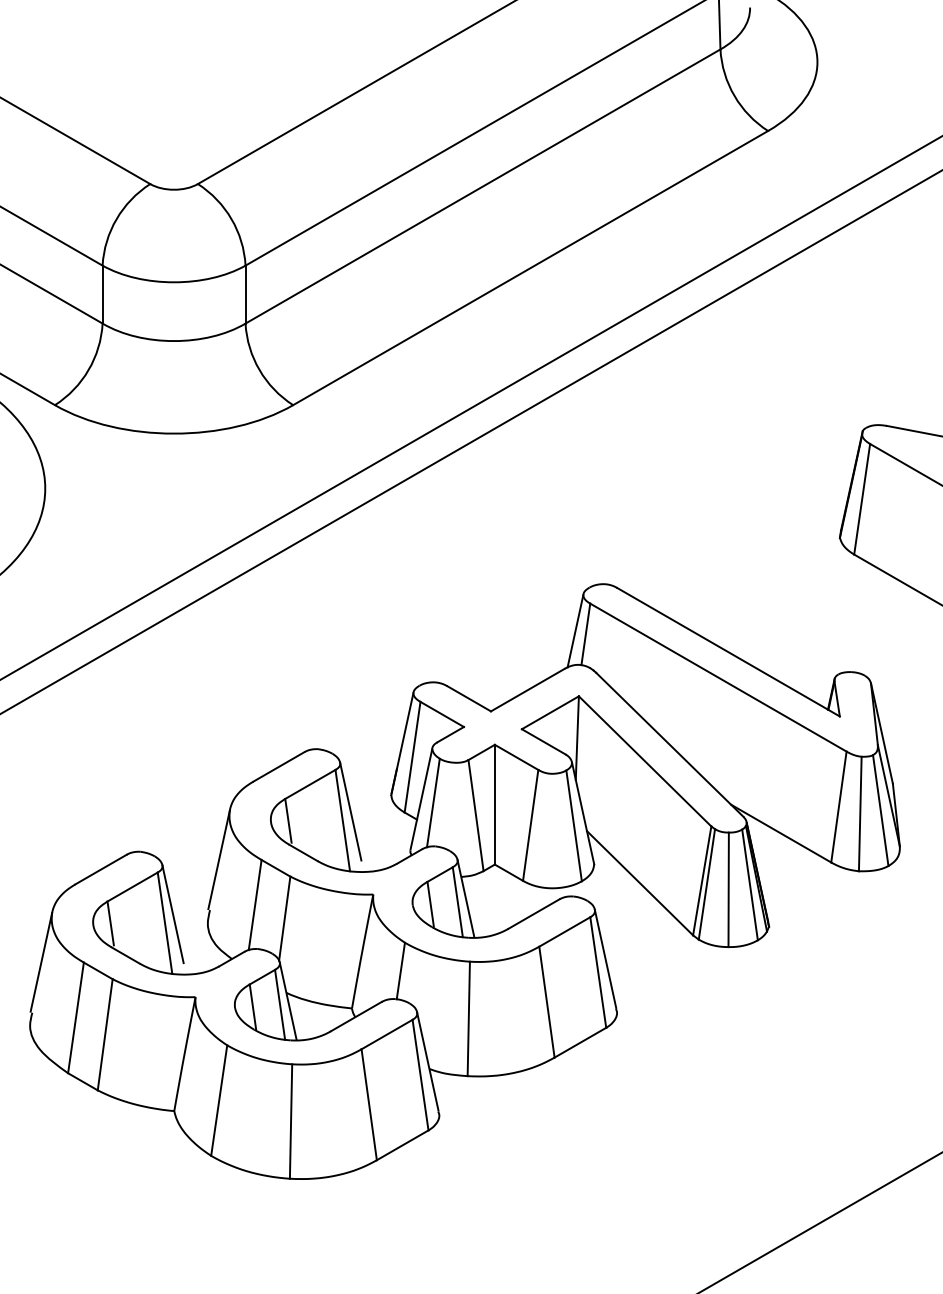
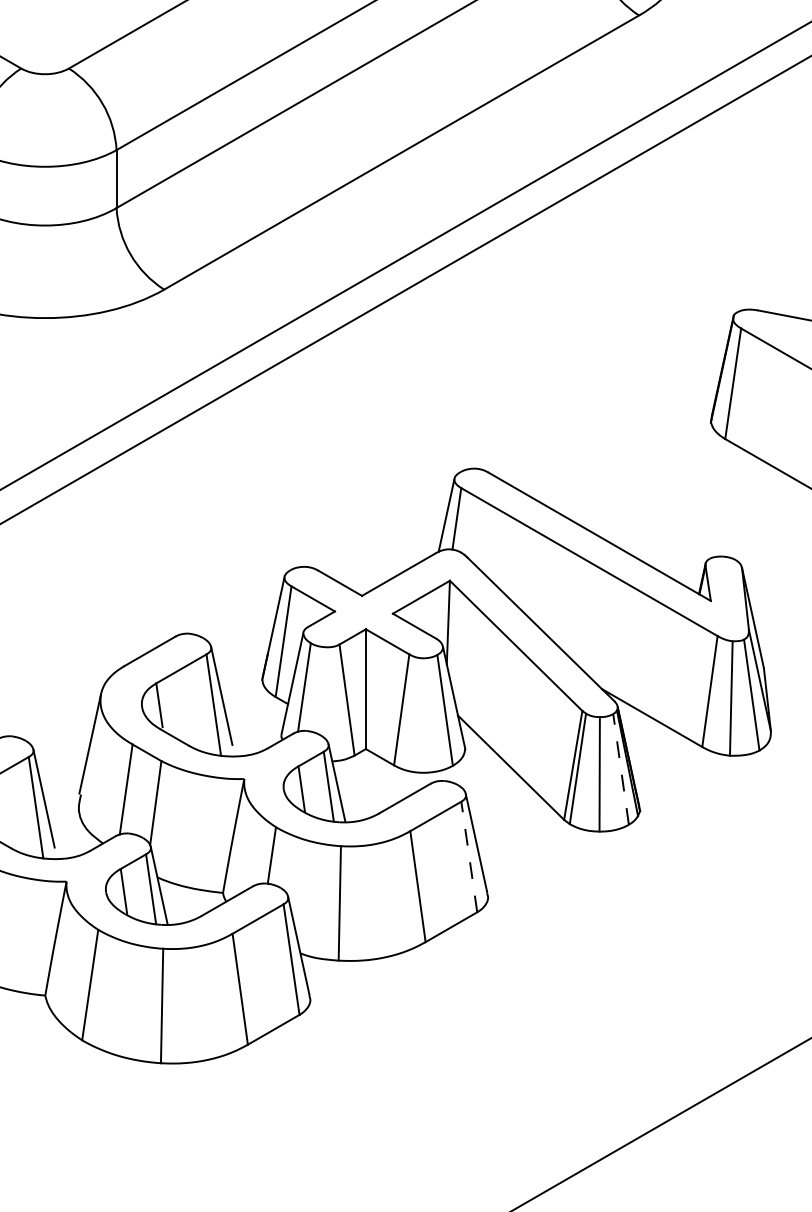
line: (750, 884) -> (621, 768), solid -> dashed
line: (598, 972) -> (469, 856), solid -> dashed

